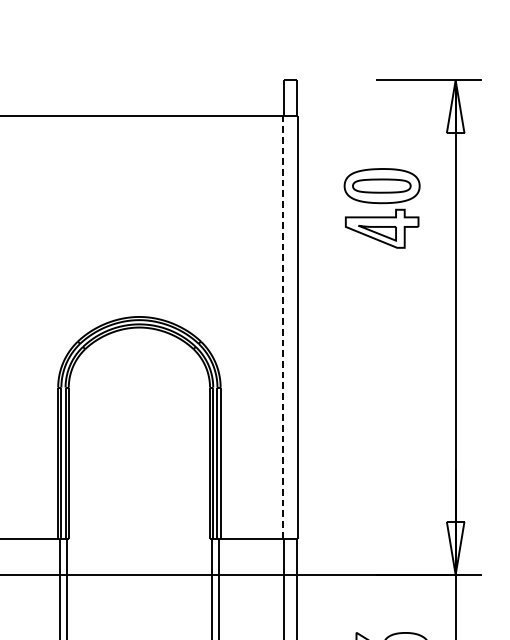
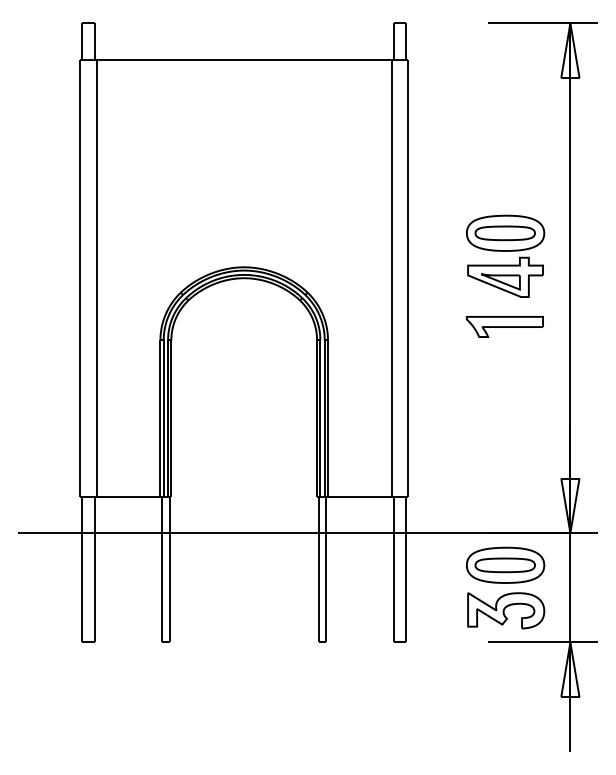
part: (382, 207) -> (505, 255), moved
line: (282, 327) -> (391, 278), dashed -> solid
part: (391, 374) -> (504, 326), added
part: (392, 605) -> (505, 564), added

